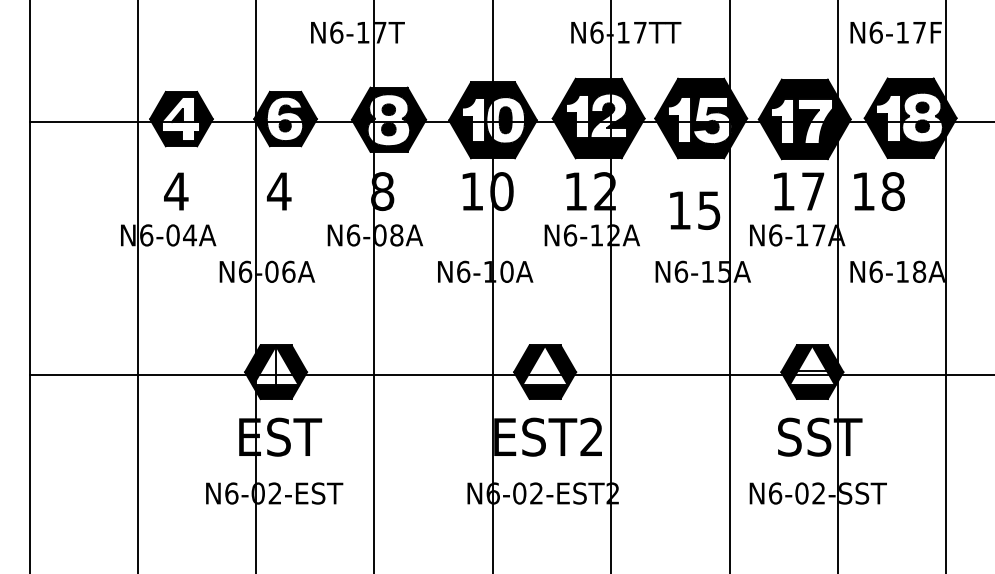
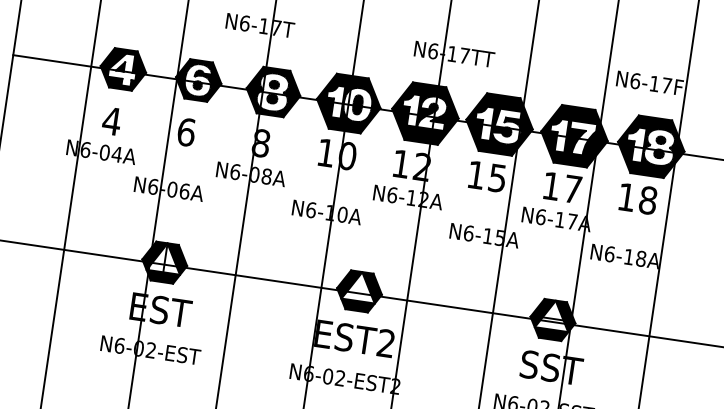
text: (278, 191) -> (185, 132), 4 -> 6
text: (879, 191) -> (638, 198), moved
text: (695, 210) -> (487, 176), moved

